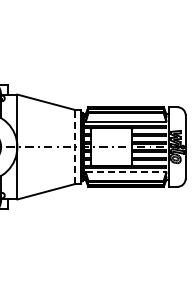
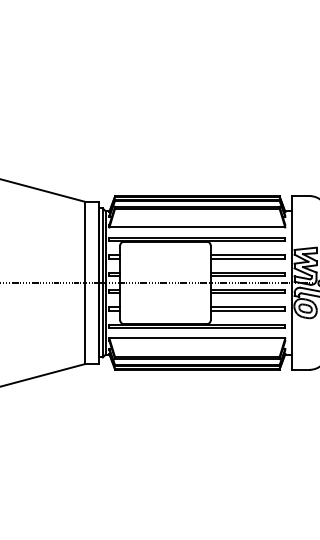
line: (74, 146) -> (84, 281), dashed -> solid
line: (126, 172) -> (198, 338), dashed -> solid

